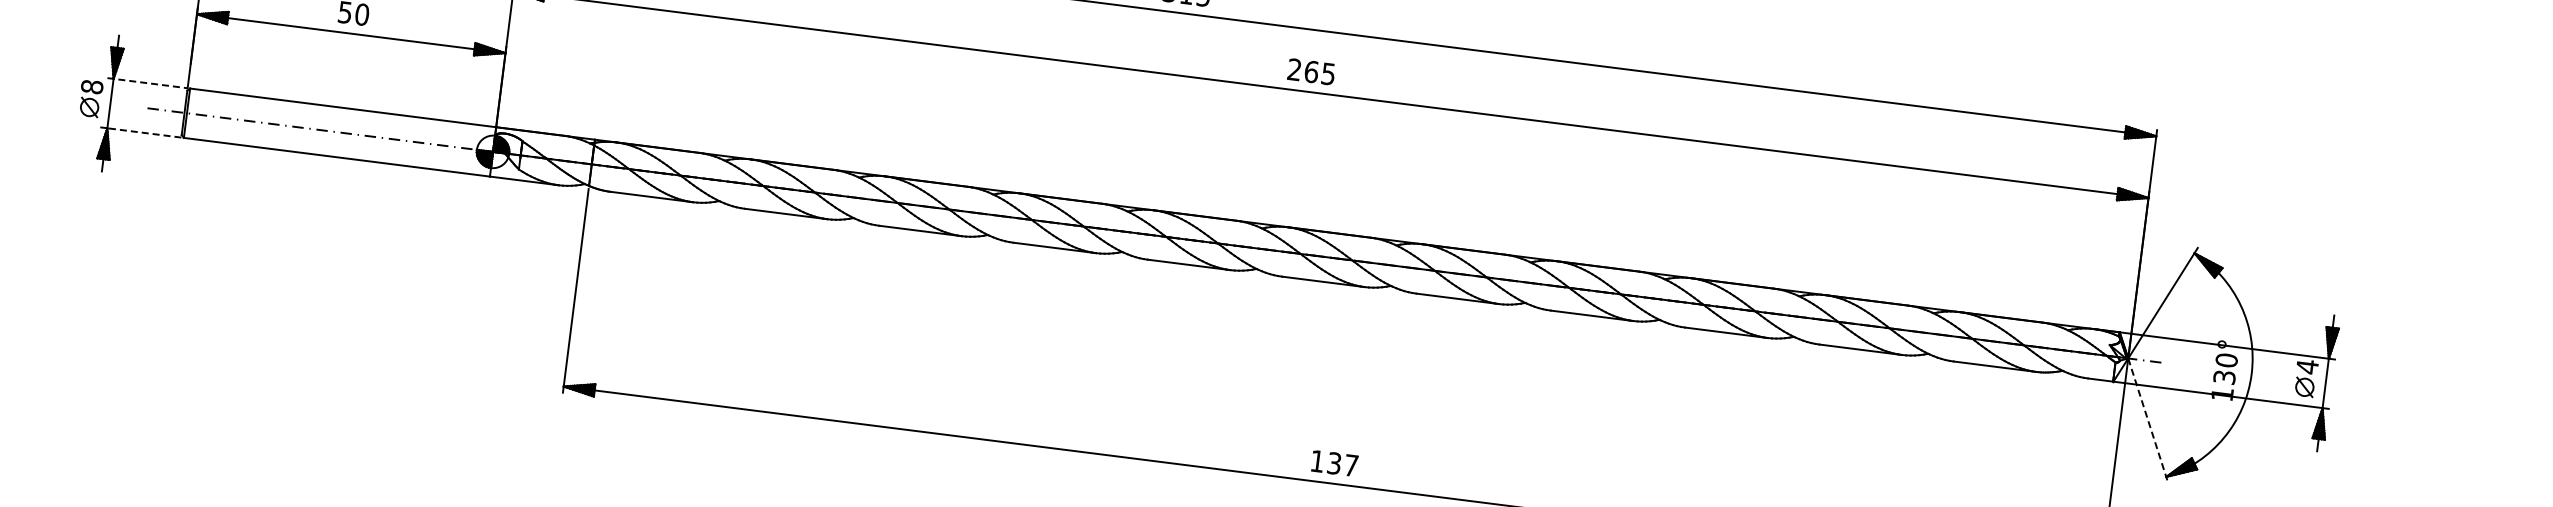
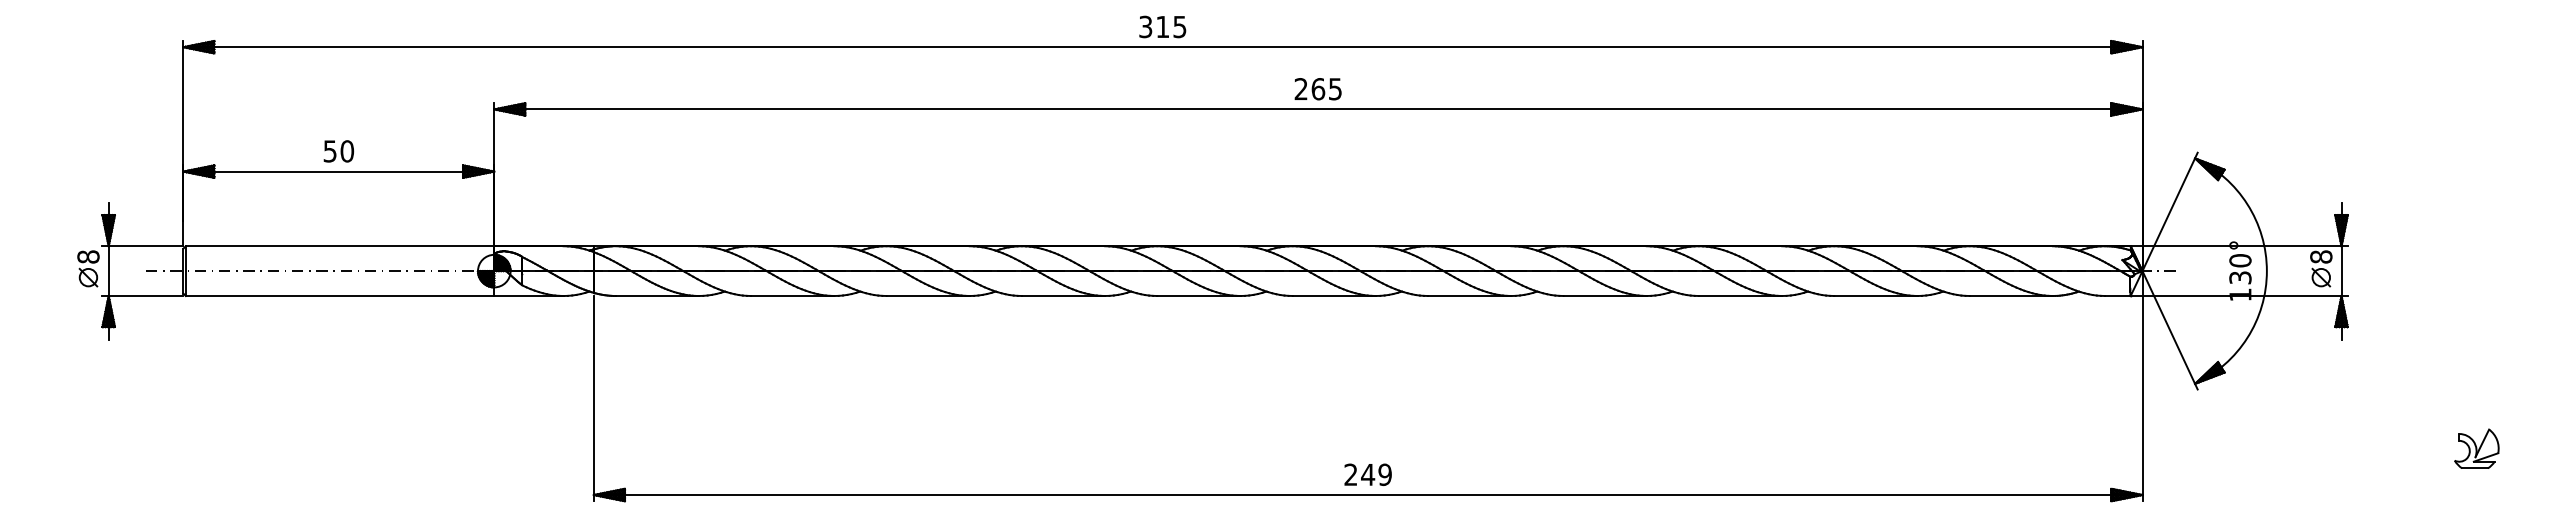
text: (1310, 72) -> (1317, 89), moved
line: (148, 83) -> (143, 246), dashed -> solid
line: (143, 133) -> (145, 296), dashed -> solid
text: (2307, 367) -> (2321, 257), 4 -> 8
line: (2148, 420) -> (2170, 330), dashed -> solid
text: (1333, 463) -> (1367, 474), 137 -> 249

